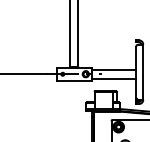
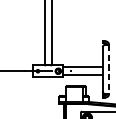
line: (143, 72) -> (109, 69), solid -> dashed

